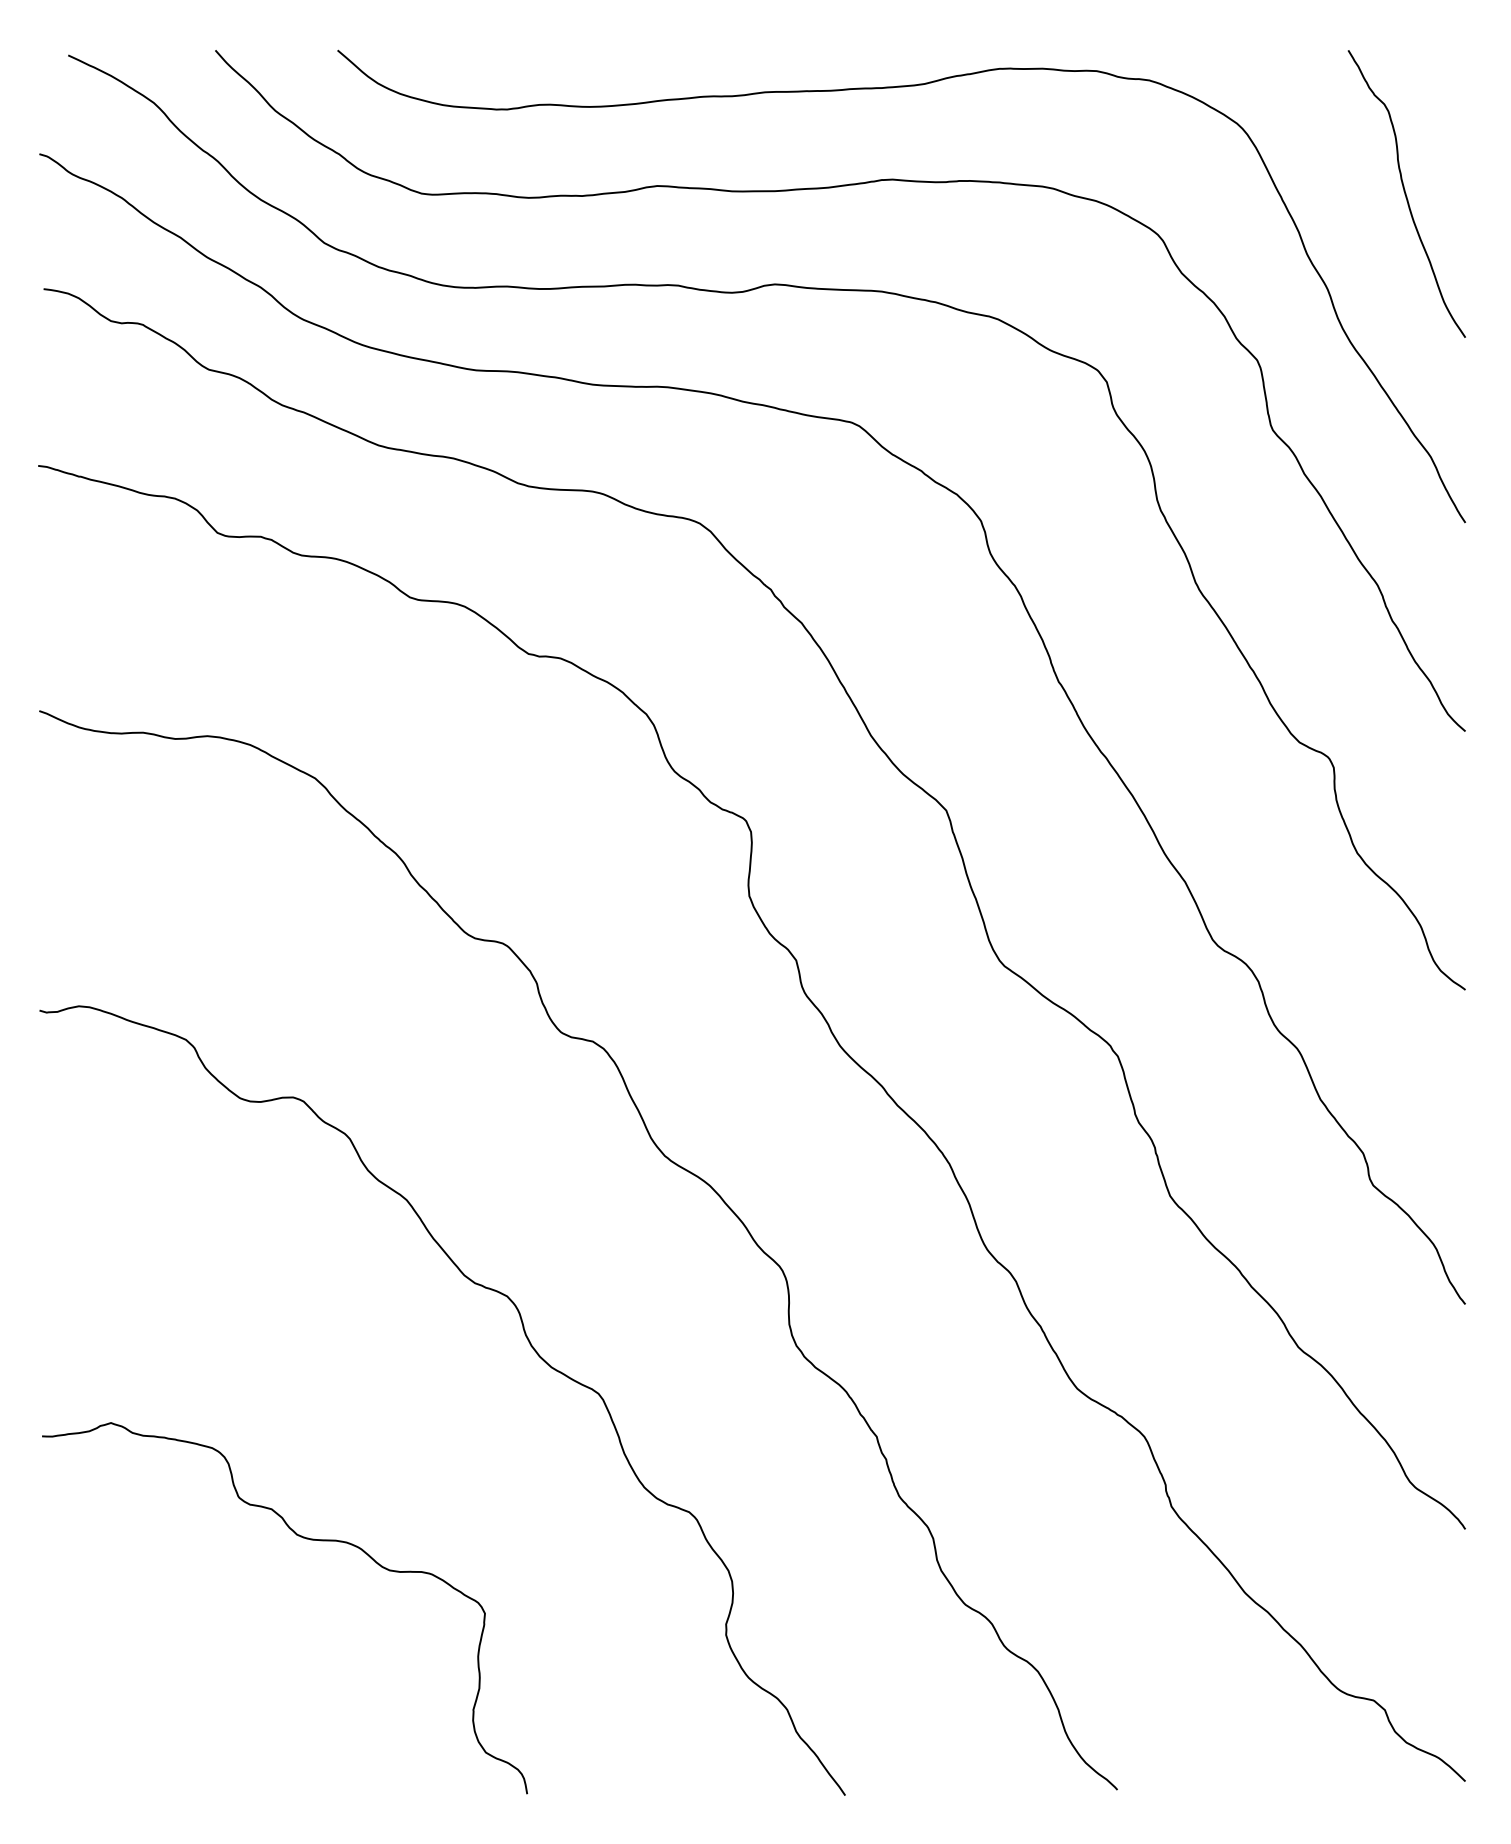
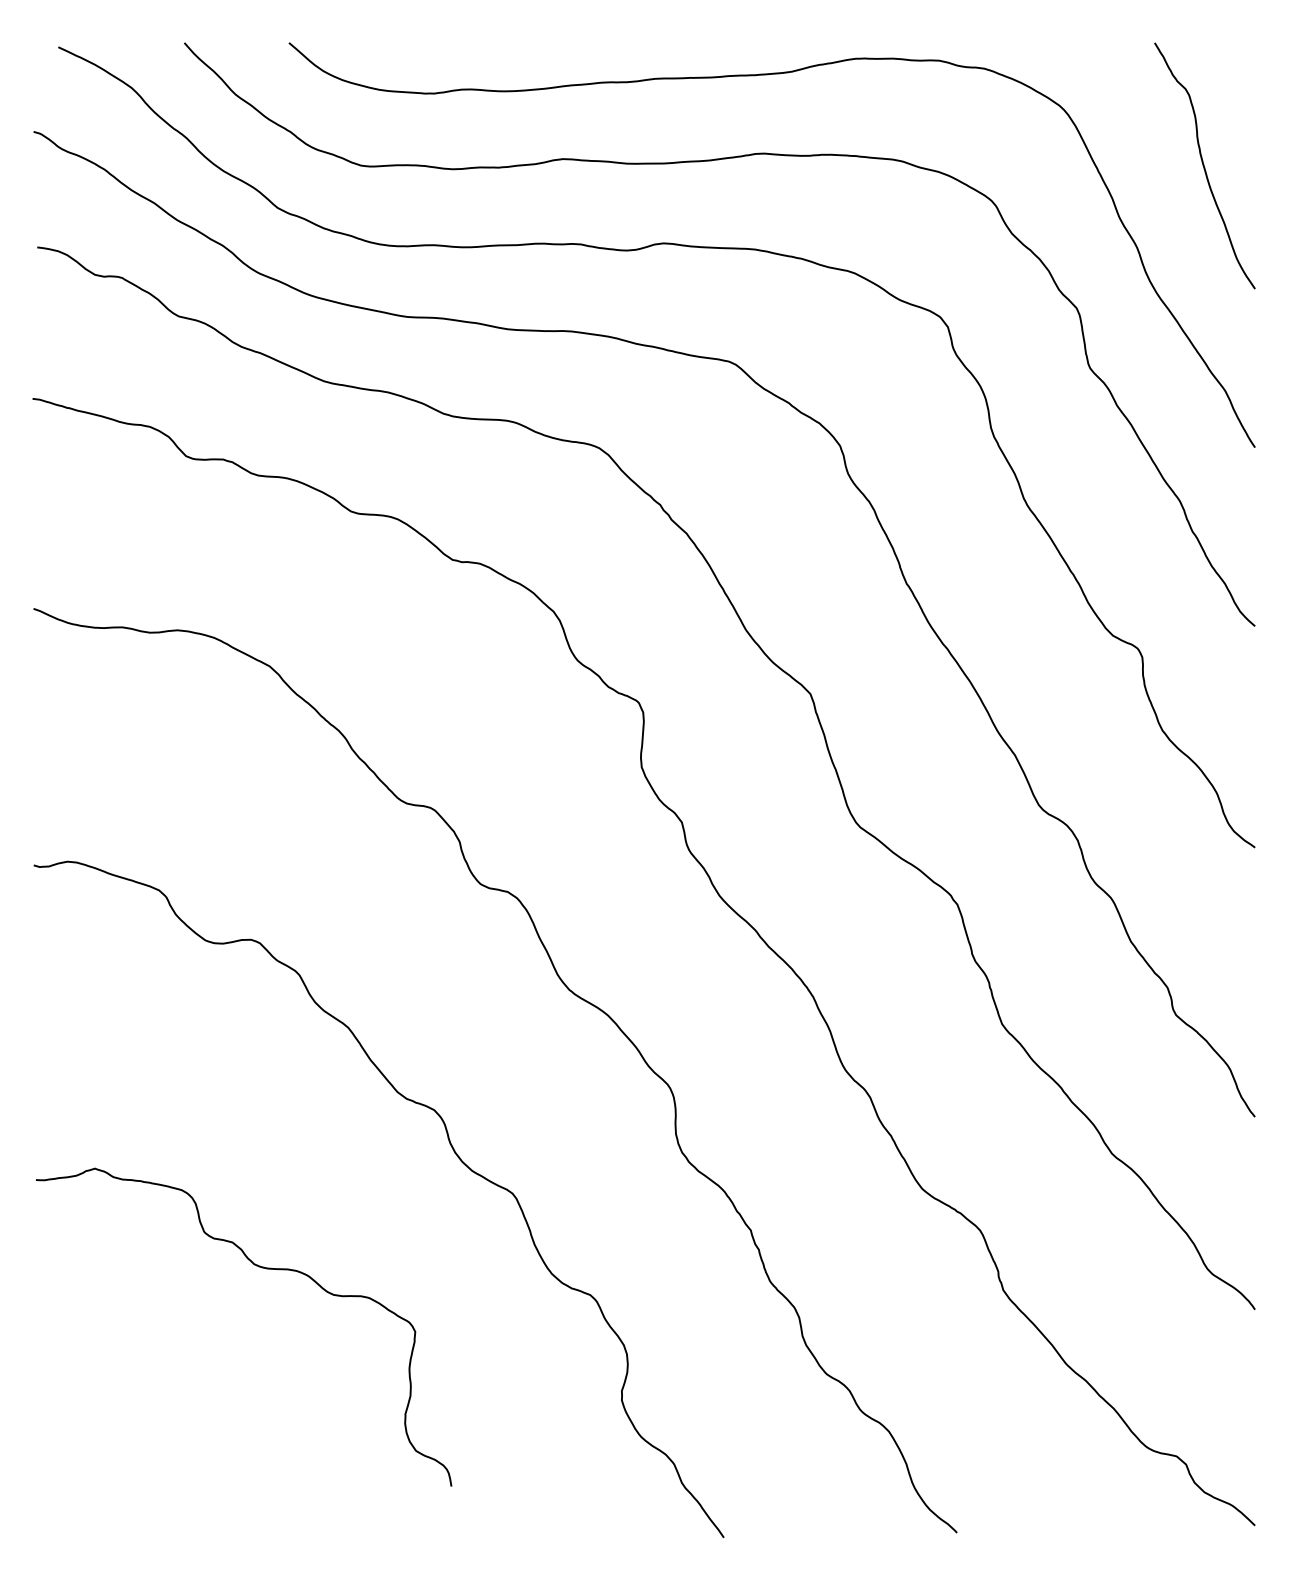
curve: (306, 1539) -> (262, 1268), moved

